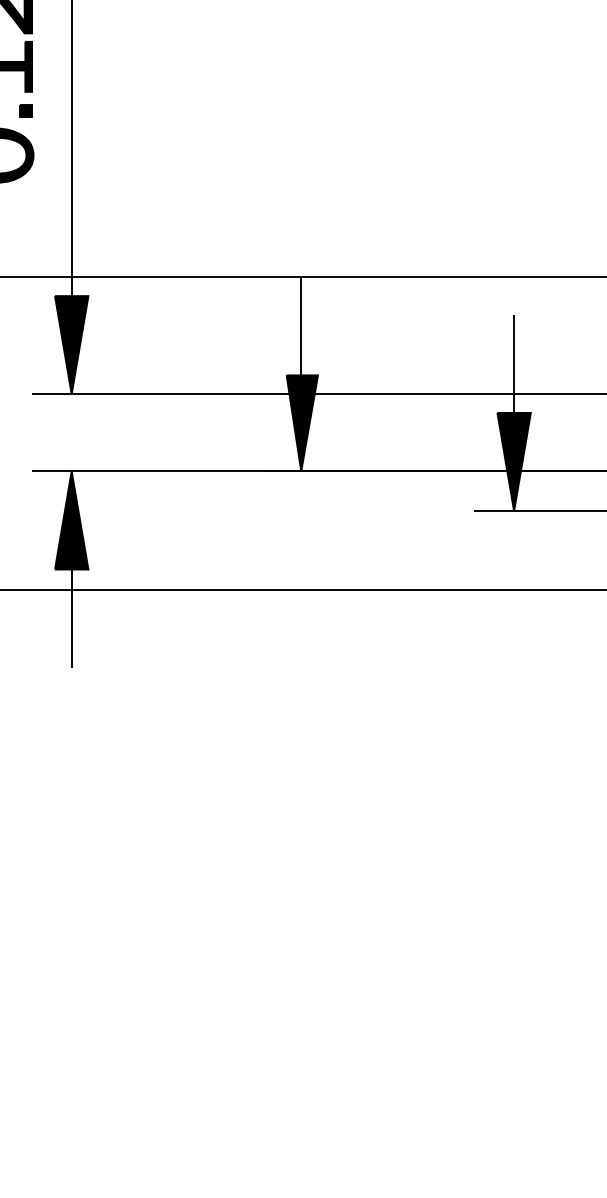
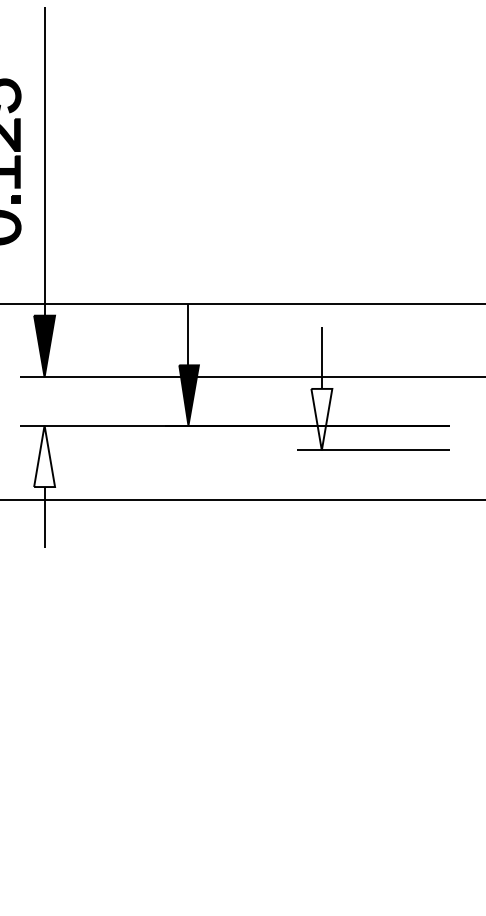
fill: (513, 461) -> (321, 419), removed
fill: (71, 520) -> (44, 456), removed

